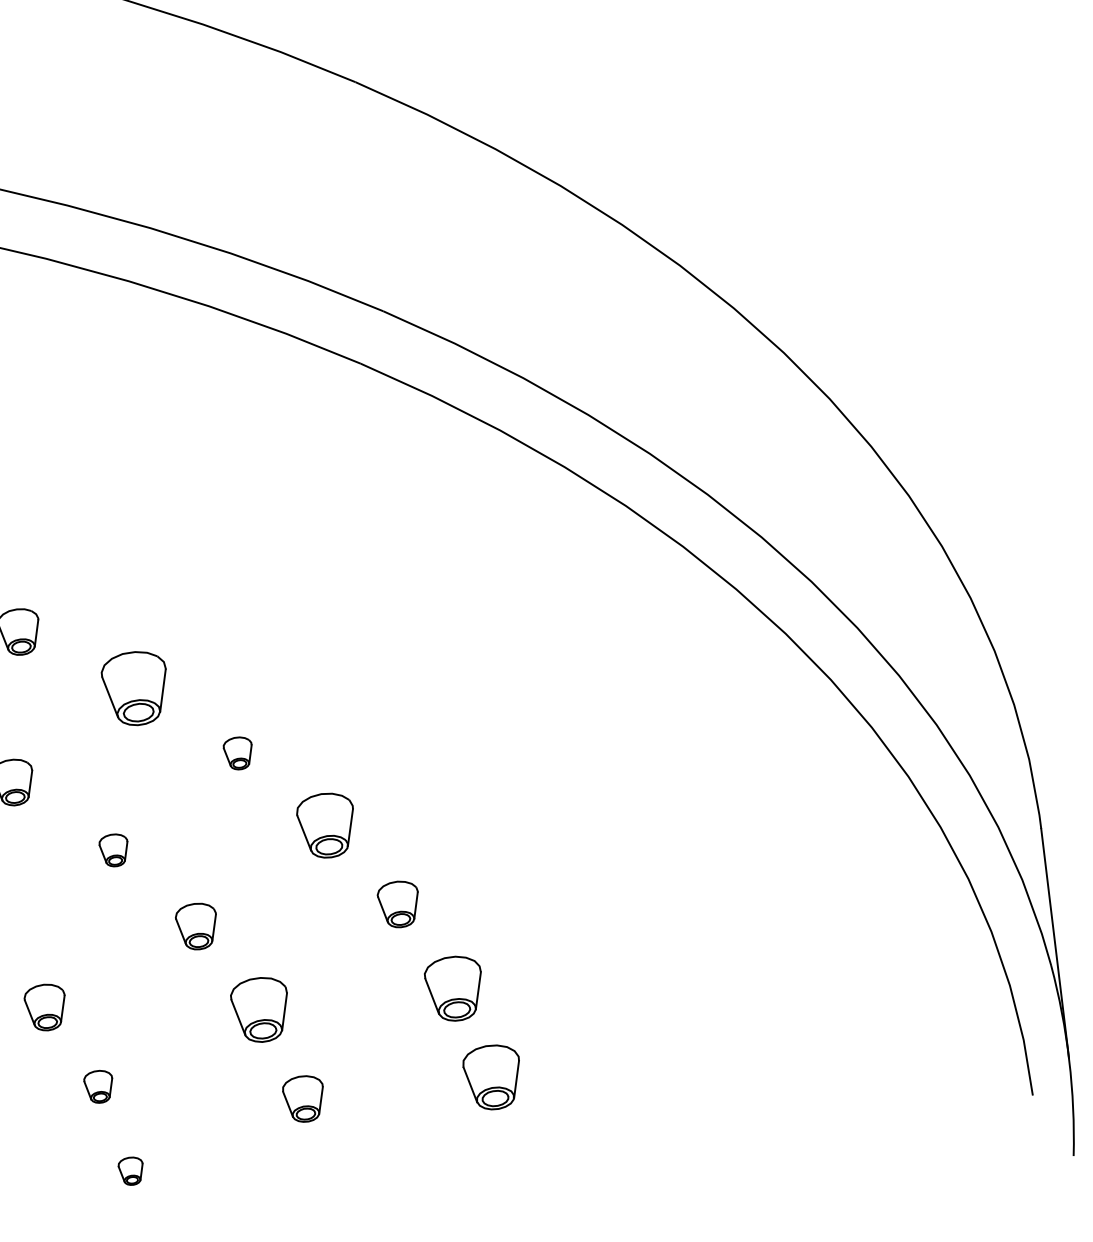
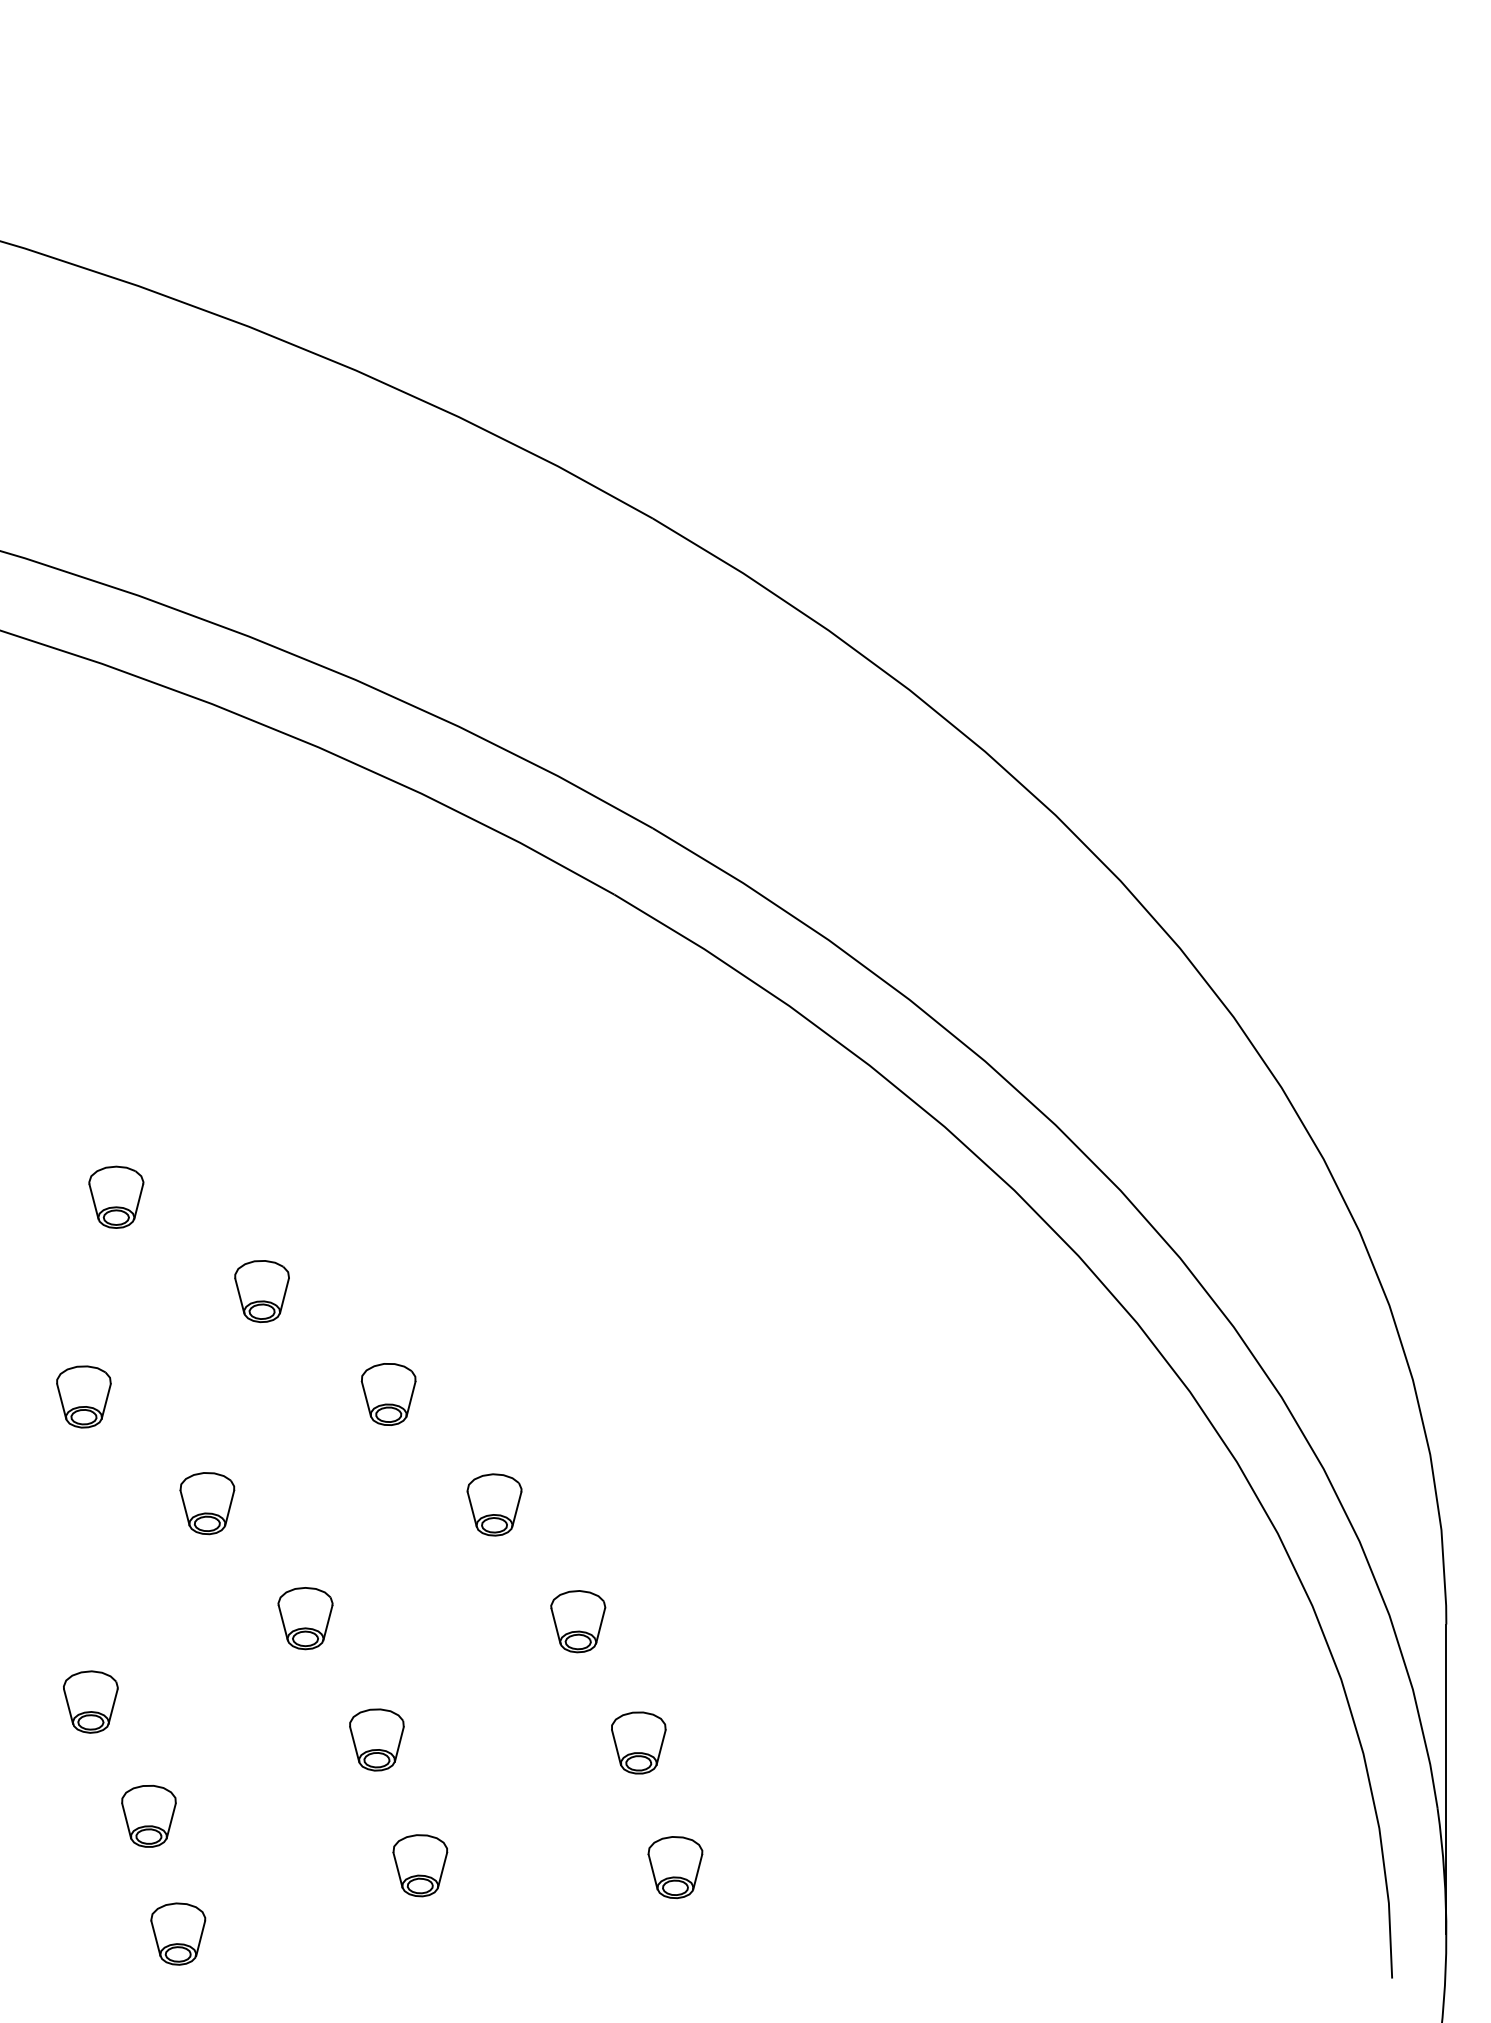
part: (135, 688) -> (261, 1291), size x0.62
part: (238, 753) -> (388, 1394), size x1.43
part: (326, 825) -> (494, 1504), size x0.71
part: (114, 850) -> (207, 1503), size x1.43
part: (454, 988) -> (638, 1742), size x0.71
part: (260, 1009) -> (376, 1739), size x0.71
part: (493, 1077) -> (675, 1867), size x0.71
part: (98, 1087) -> (148, 1816), size x1.43
part: (131, 1170) -> (178, 1933), size x1.67

